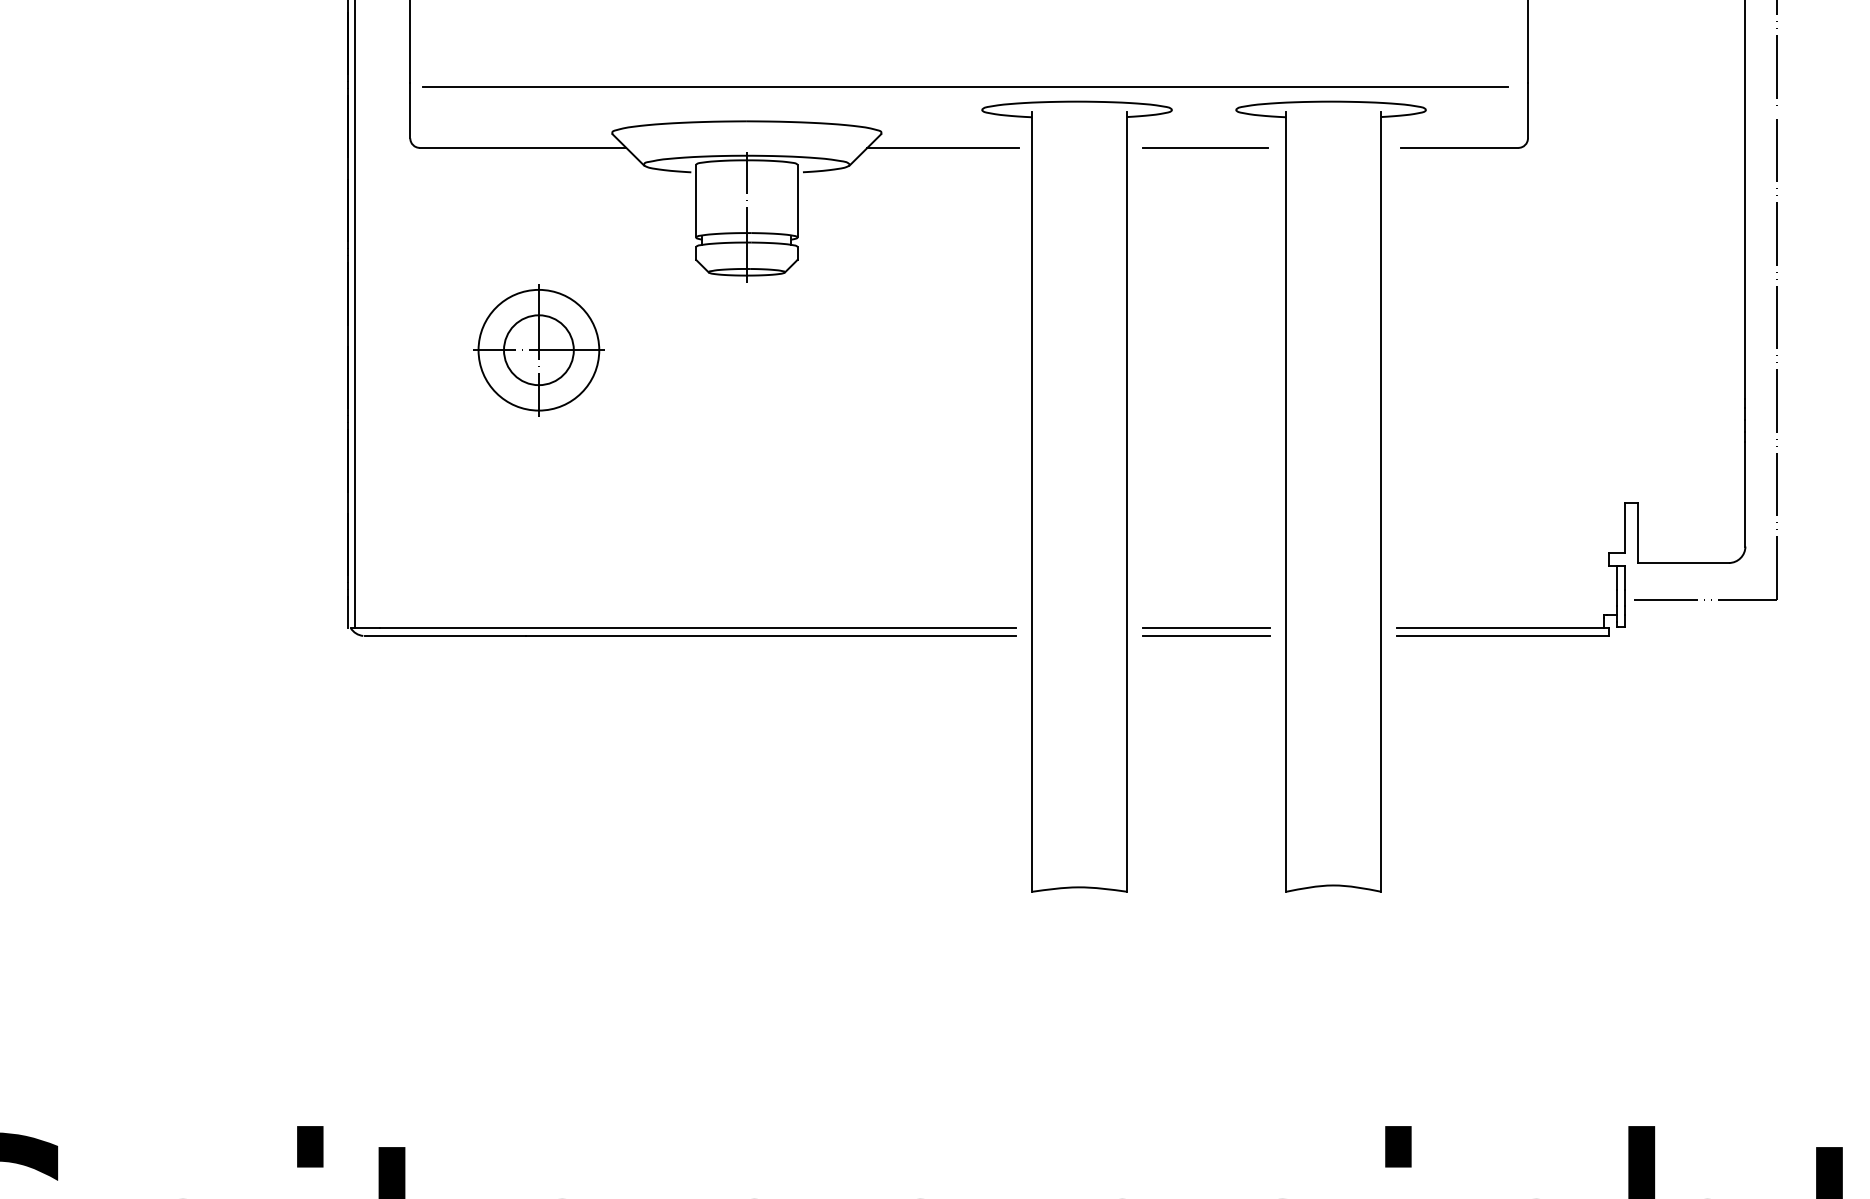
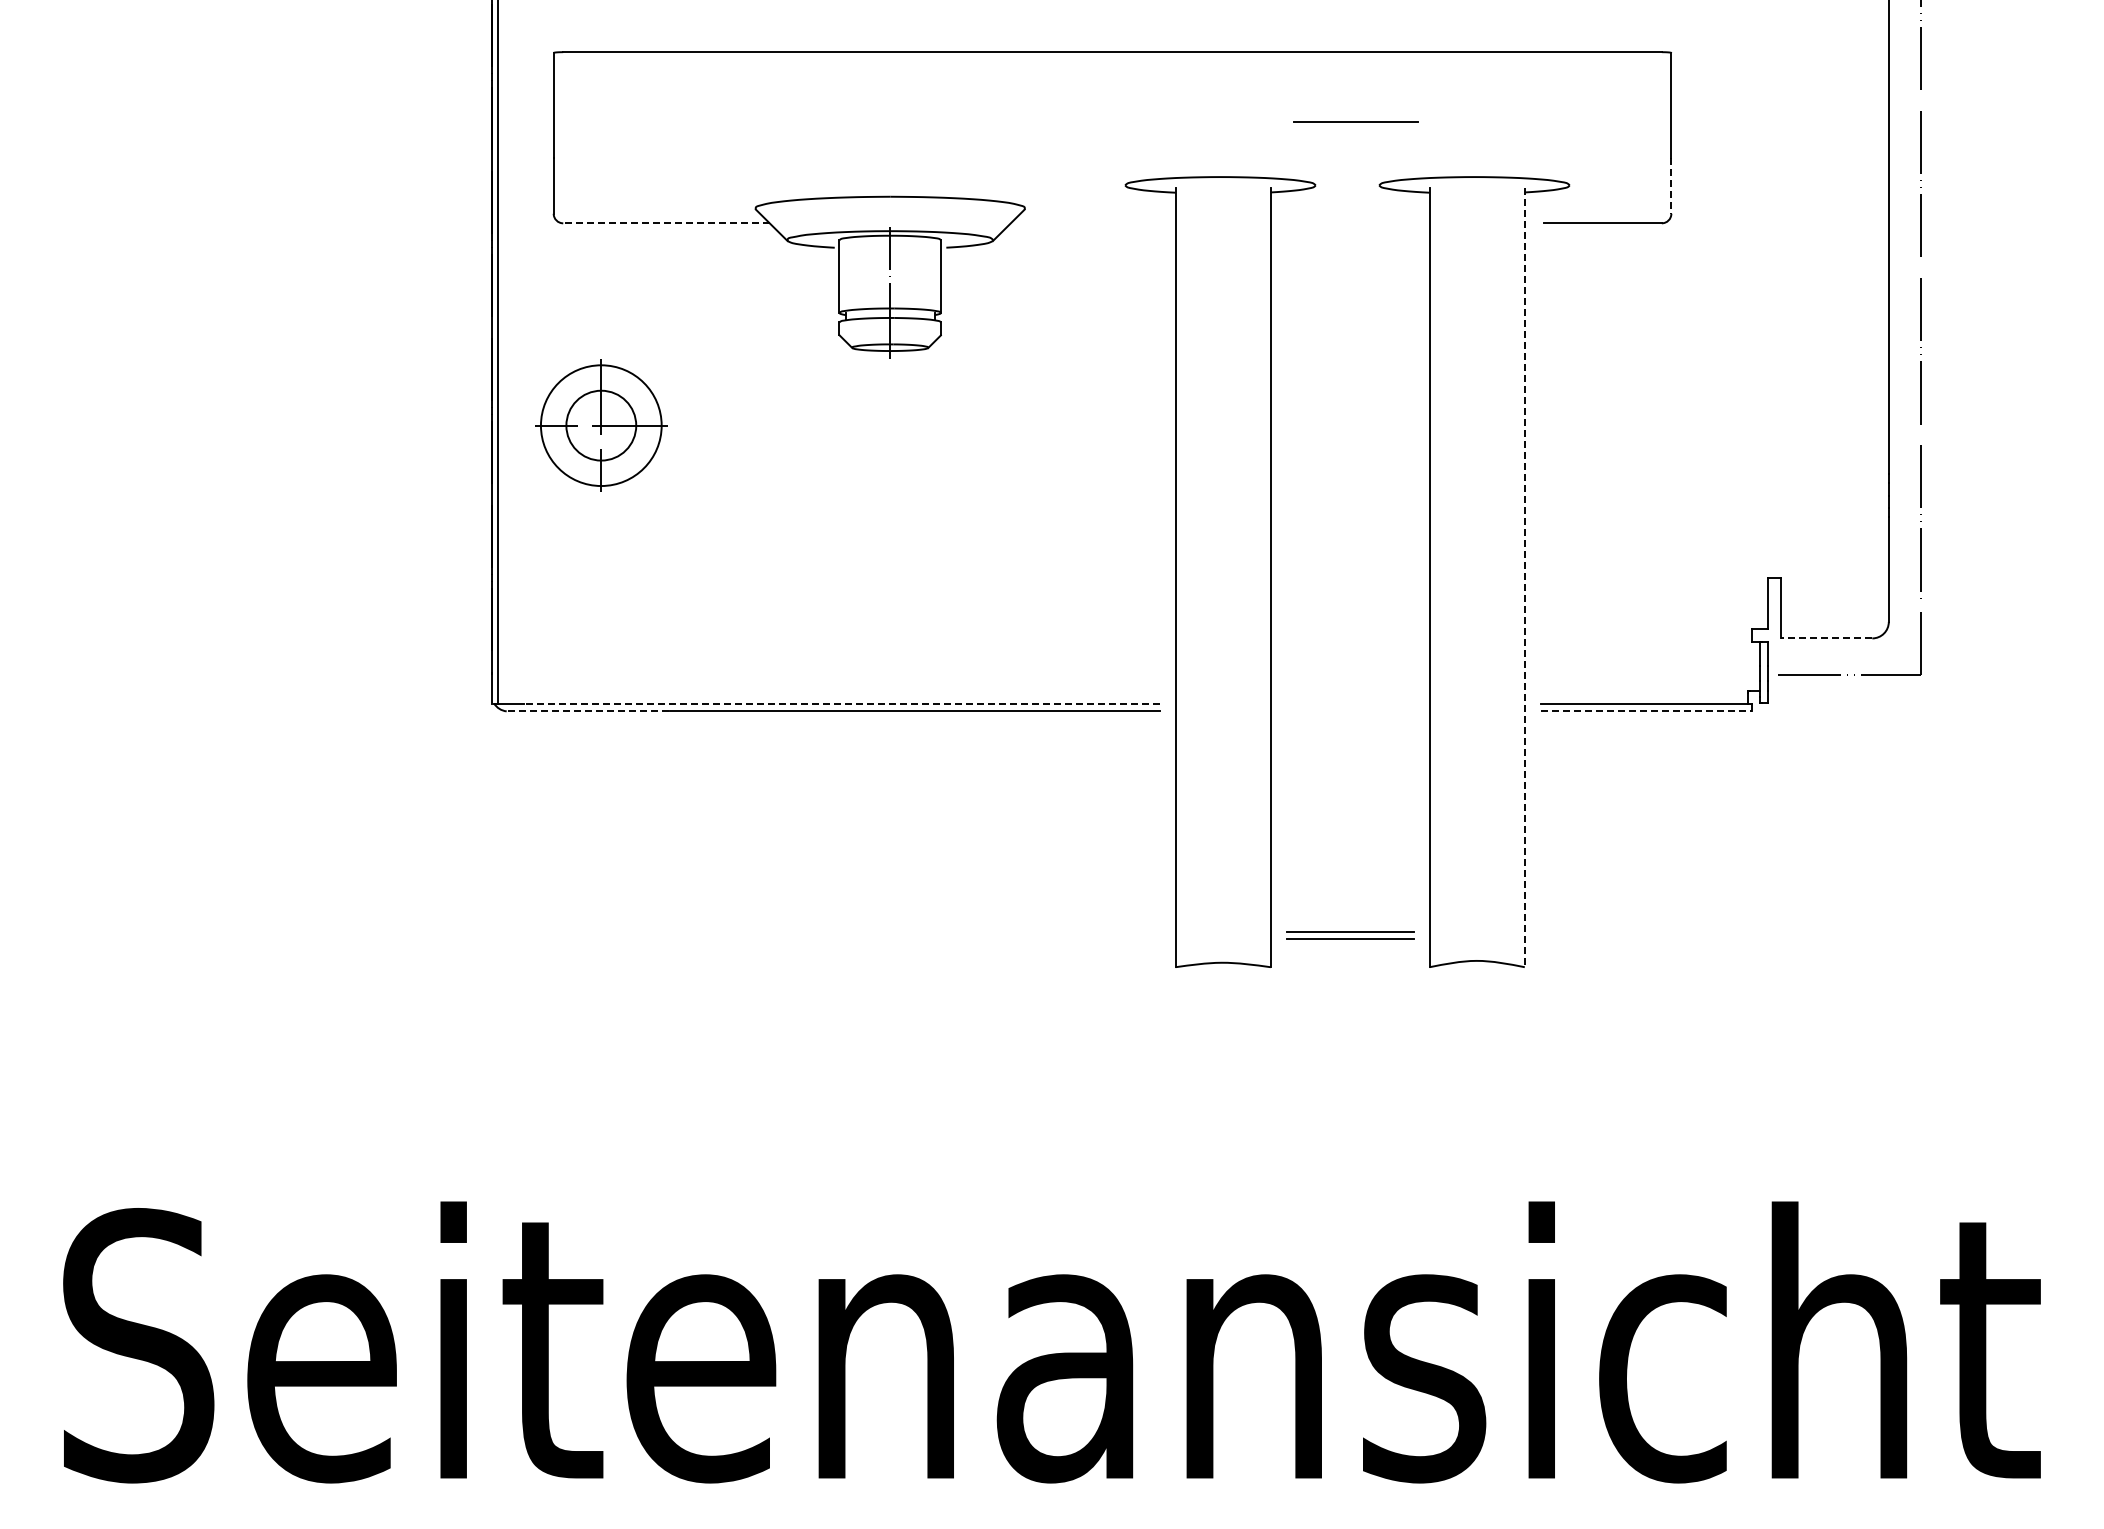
line: (965, 87) -> (1108, 162), removed
line: (1528, 110) -> (1671, 185), solid -> dashed
line: (1205, 147) -> (1355, 121), moved
line: (522, 148) -> (665, 223), solid -> dashed
line: (943, 148) -> (1086, 223), removed
part: (539, 350) -> (601, 425), moved
line: (1381, 502) -> (1524, 577), solid -> dashed
line: (1683, 563) -> (1826, 638), solid -> dashed
line: (698, 628) -> (841, 703), solid -> dashed
part: (1207, 632) -> (1350, 935), moved
line: (446, 636) -> (589, 711), solid -> dashed
line: (1503, 636) -> (1646, 711), solid -> dashed

